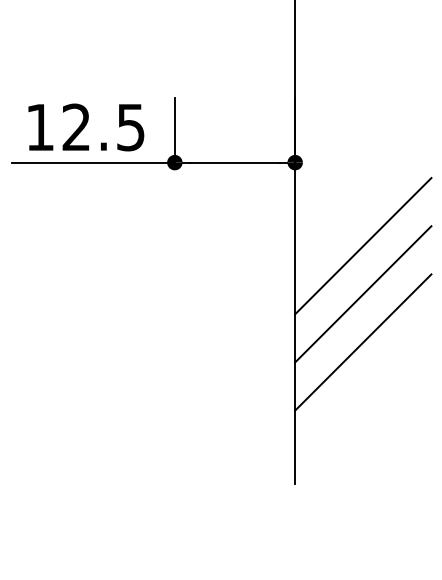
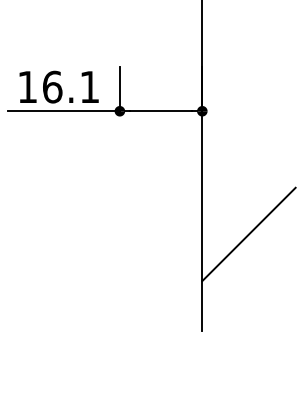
text: (102, 126) -> (70, 86), 12.5 -> 16.1
line: (362, 246) -> (248, 168), removed
line: (362, 294) -> (248, 201), removed

